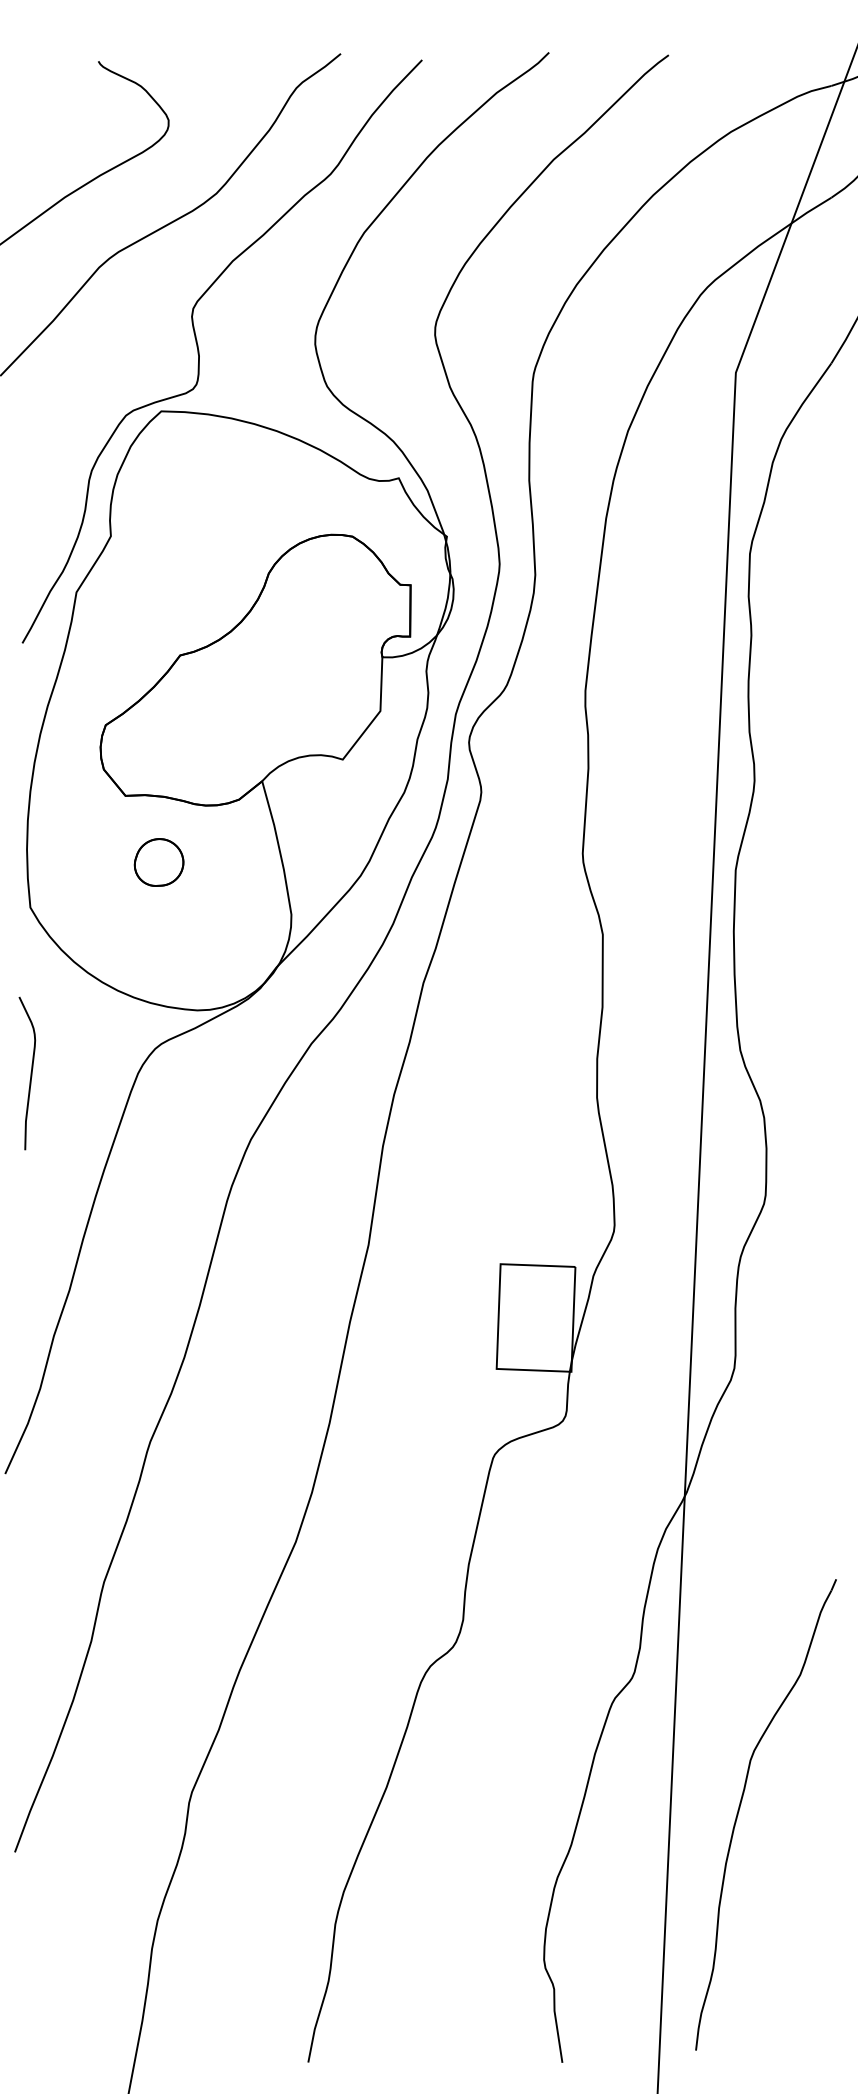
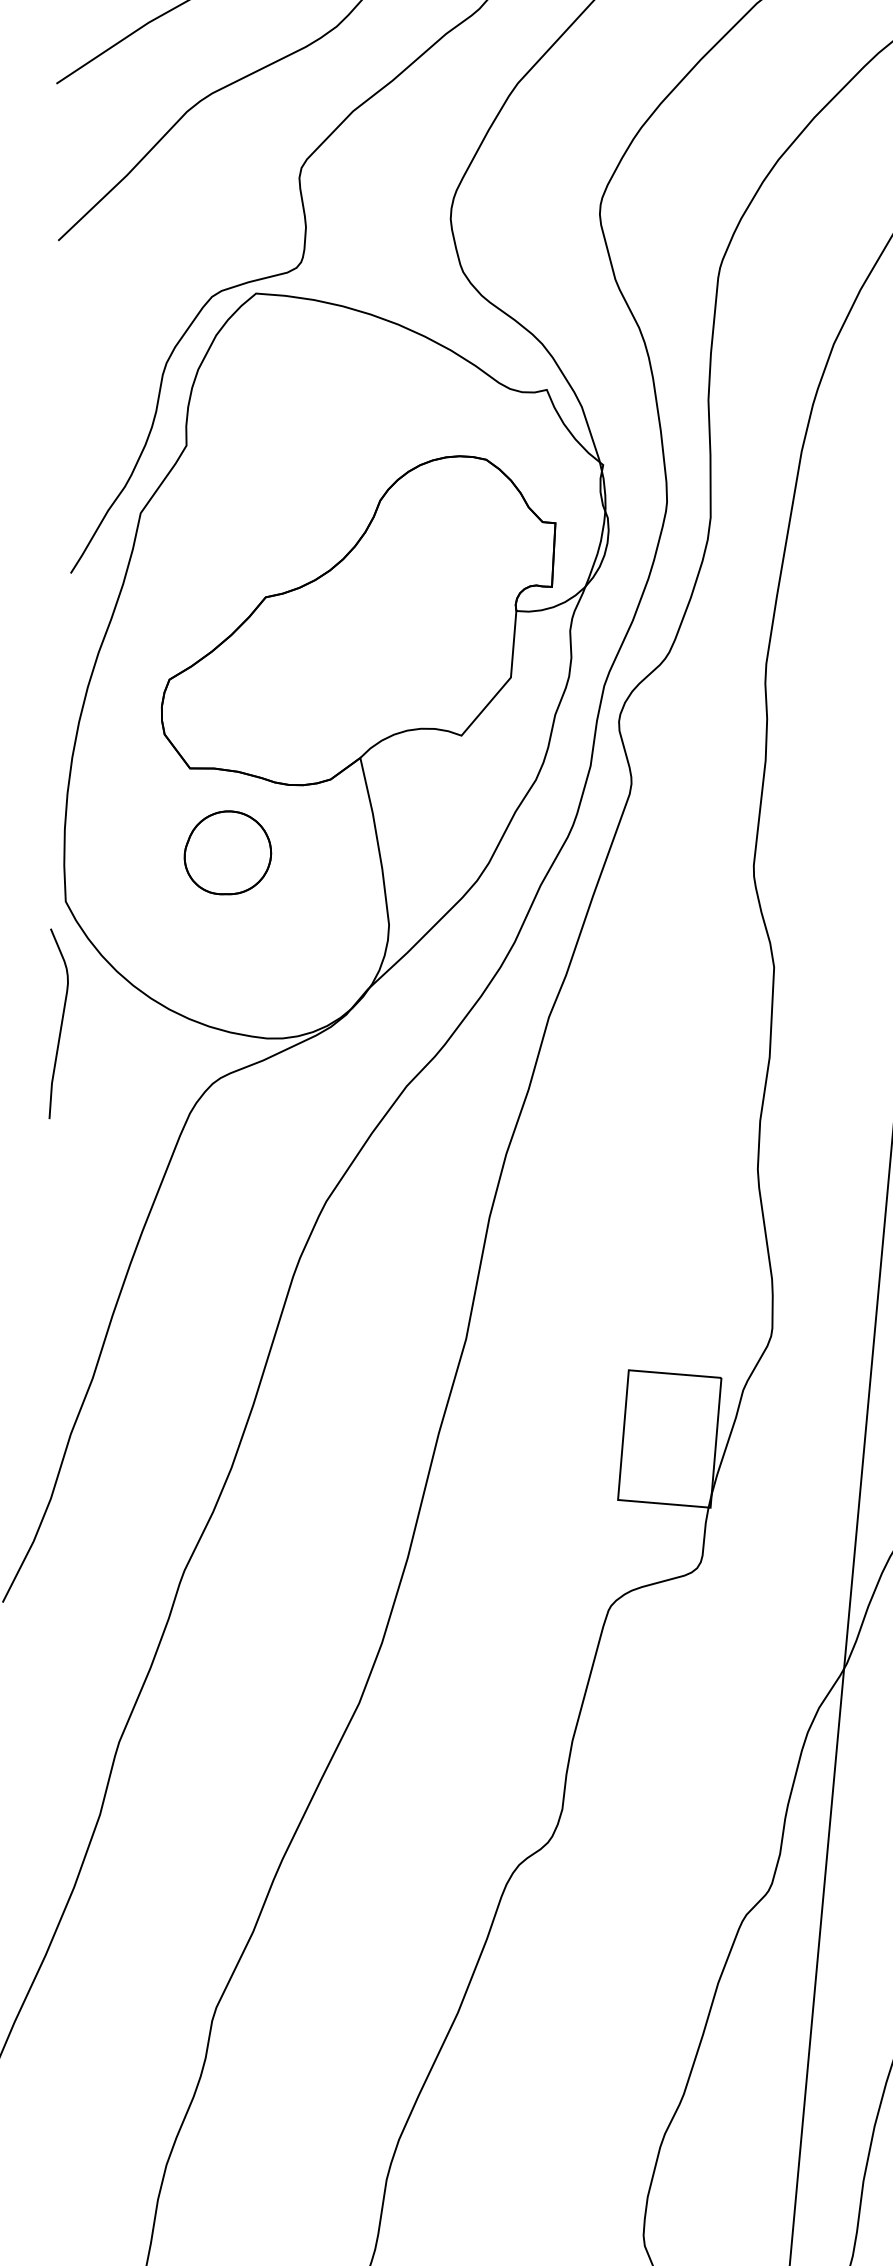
part: (158, 862) -> (227, 852), size x1.43
curve: (30, 1073) -> (60, 1024), moved

